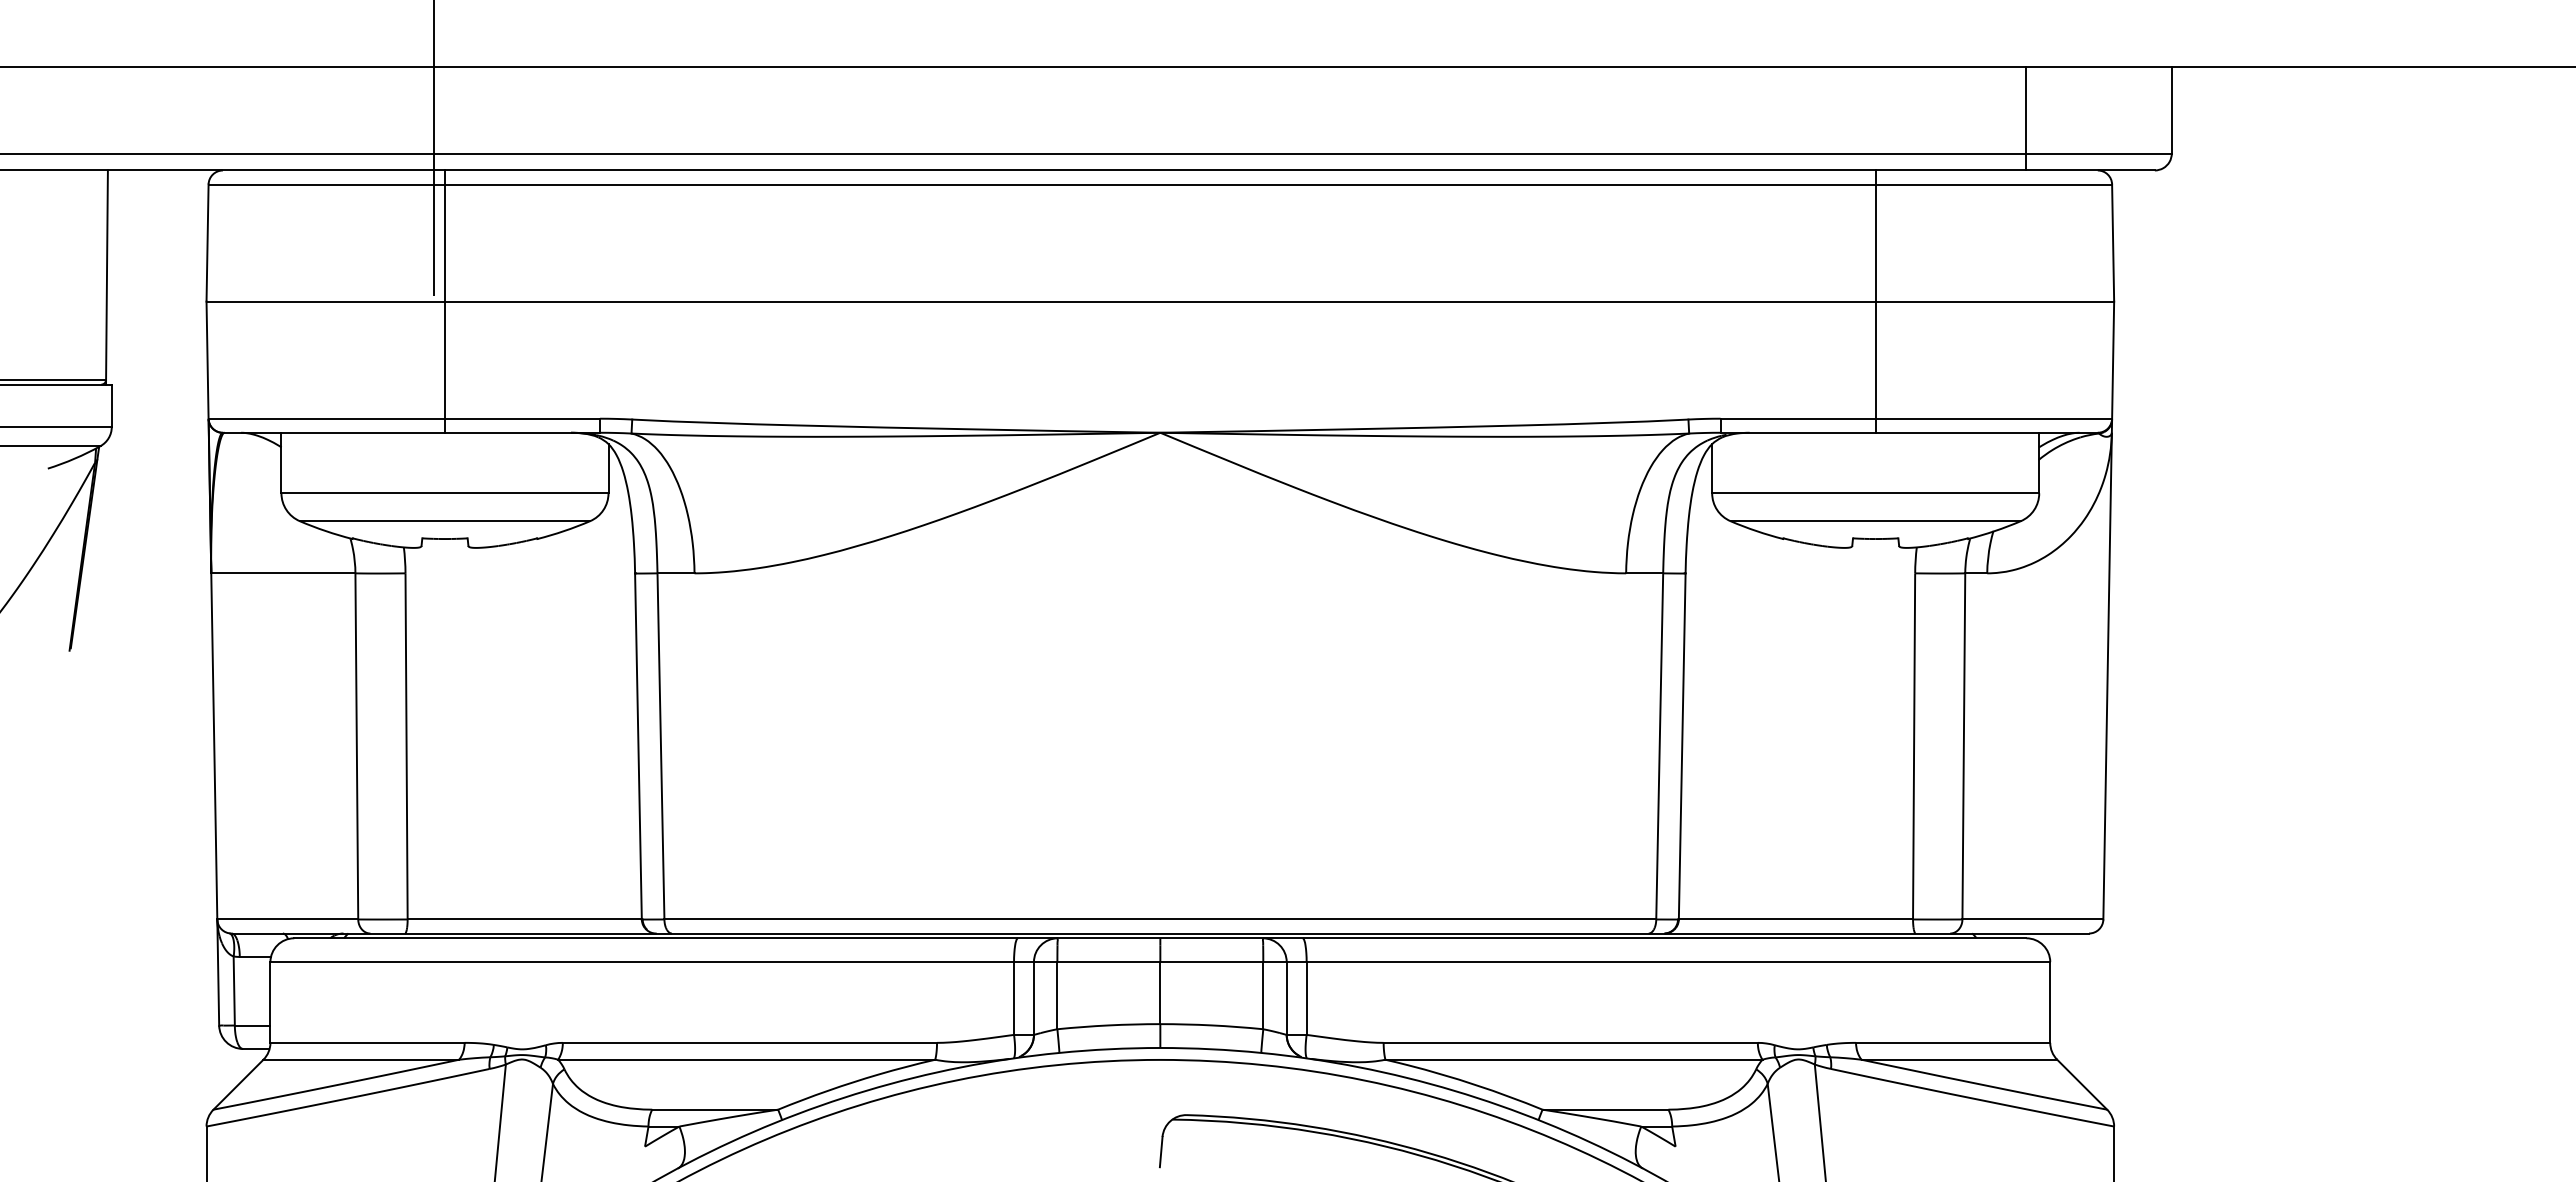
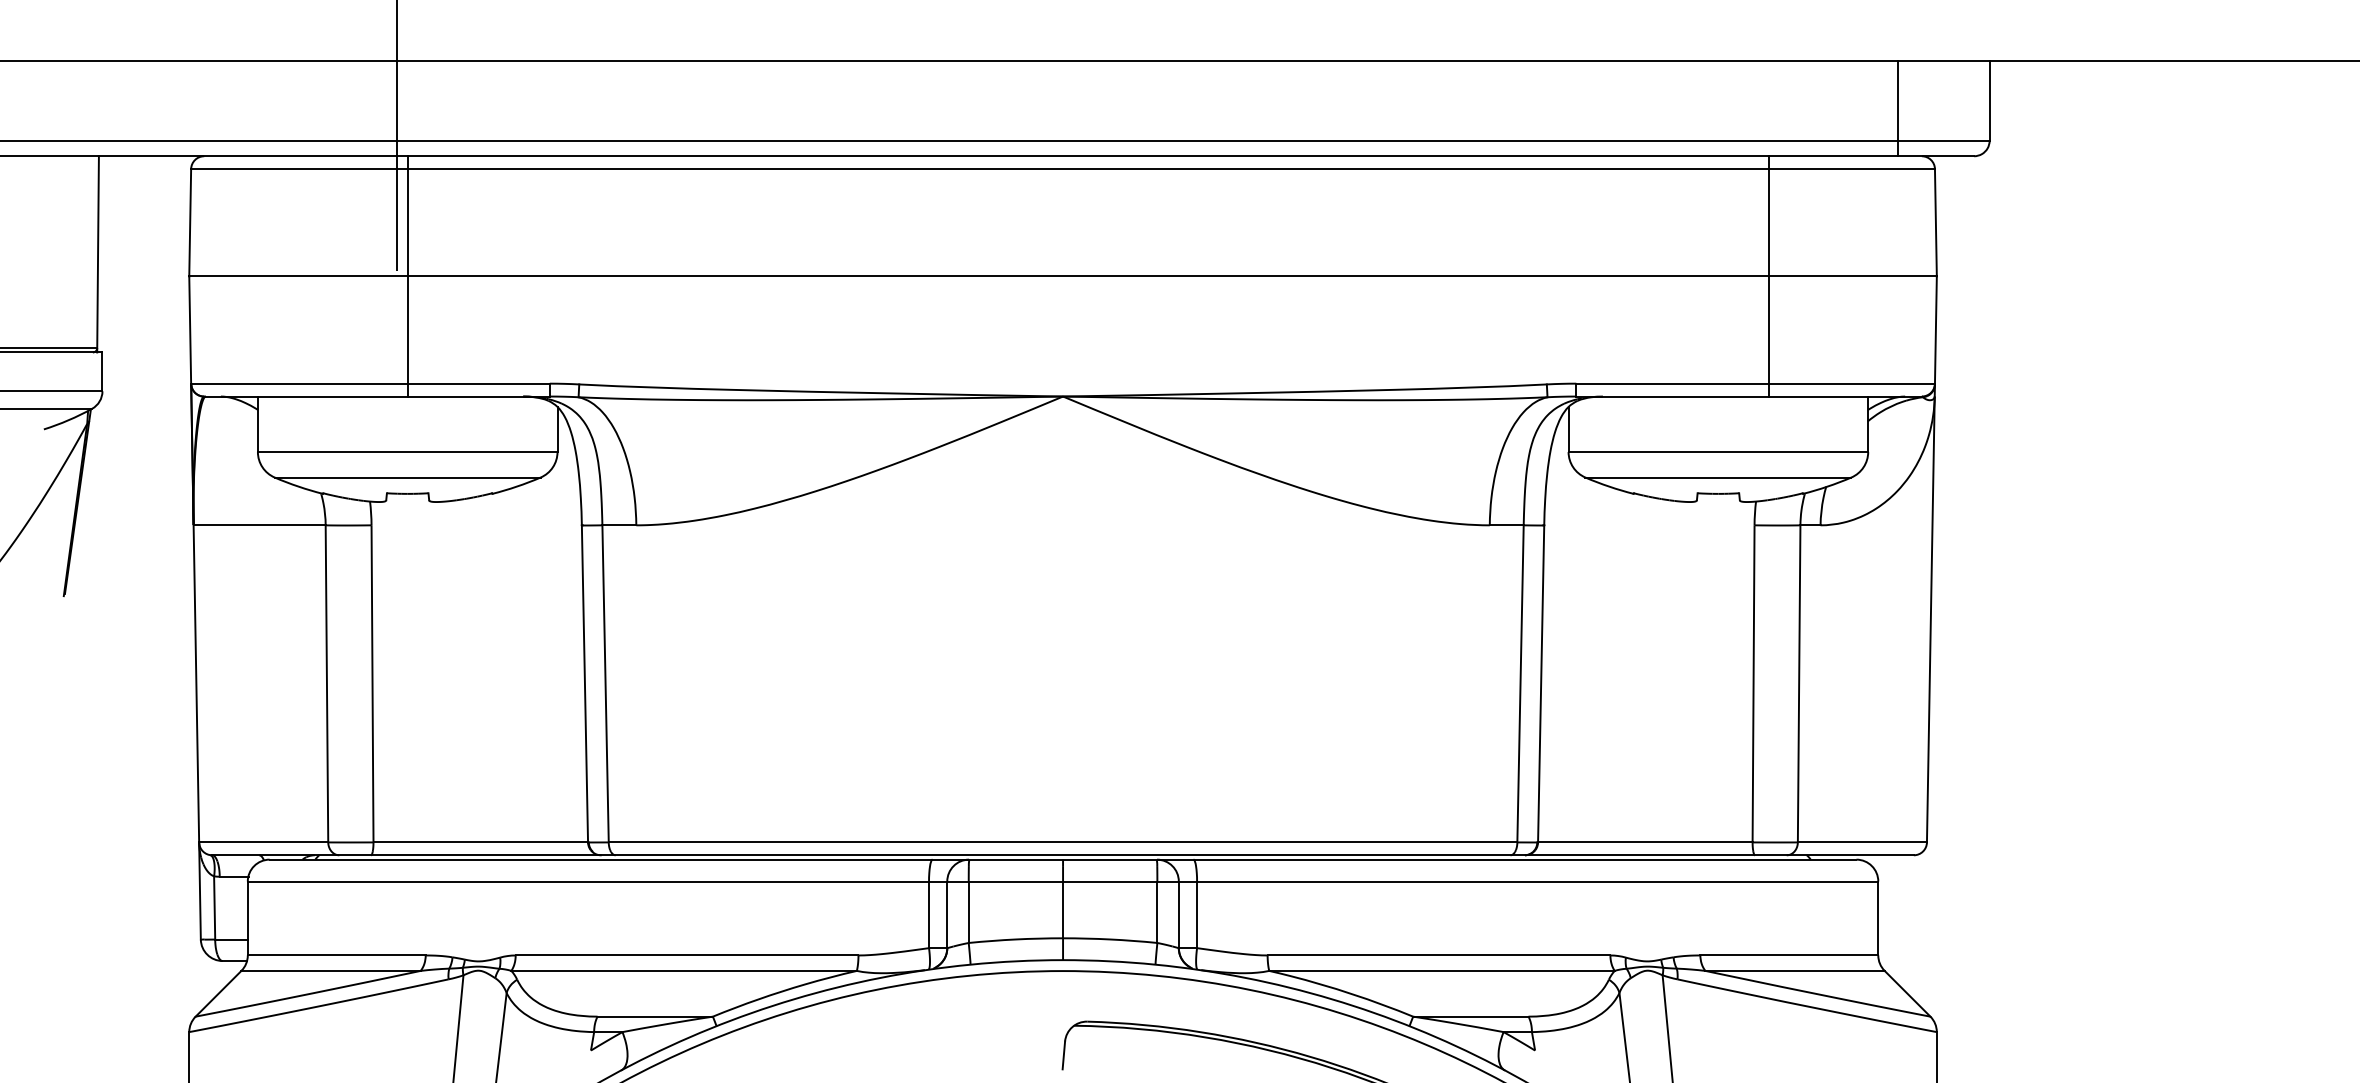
line: (2026, 118) -> (1897, 108), moved
line: (1875, 301) -> (1768, 276), moved

